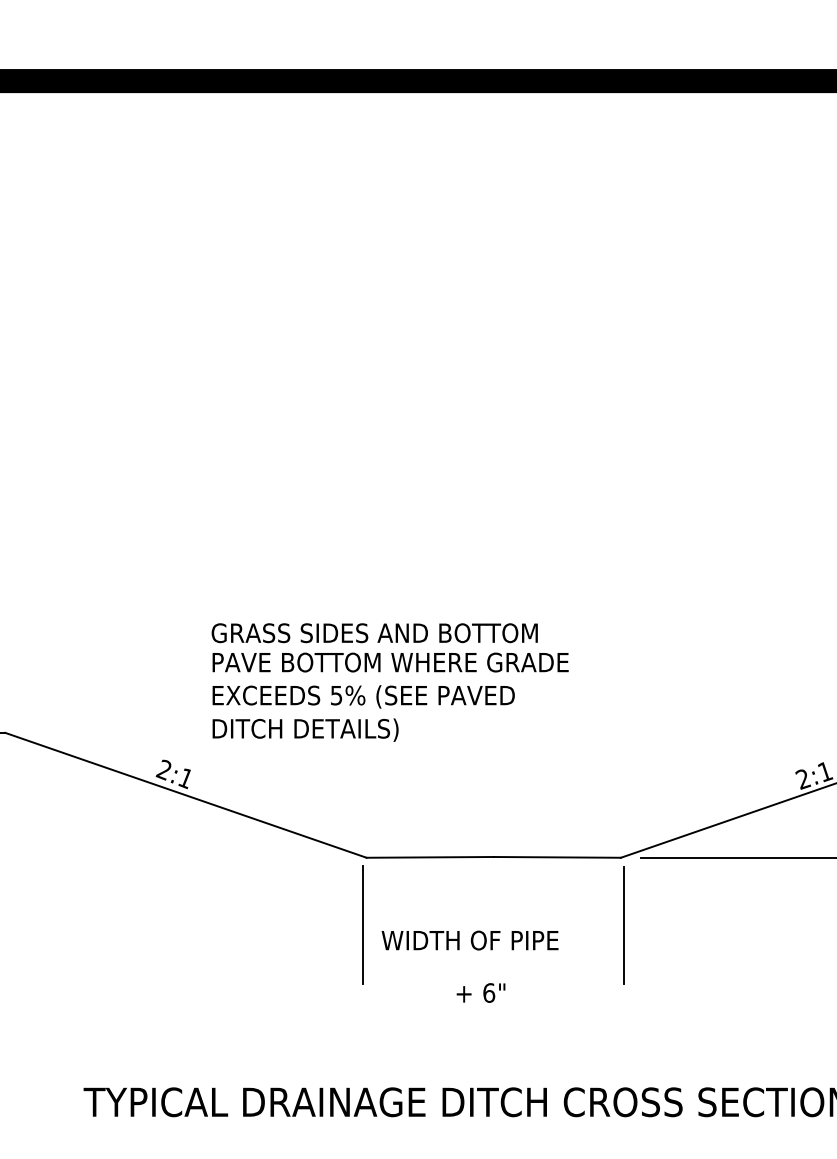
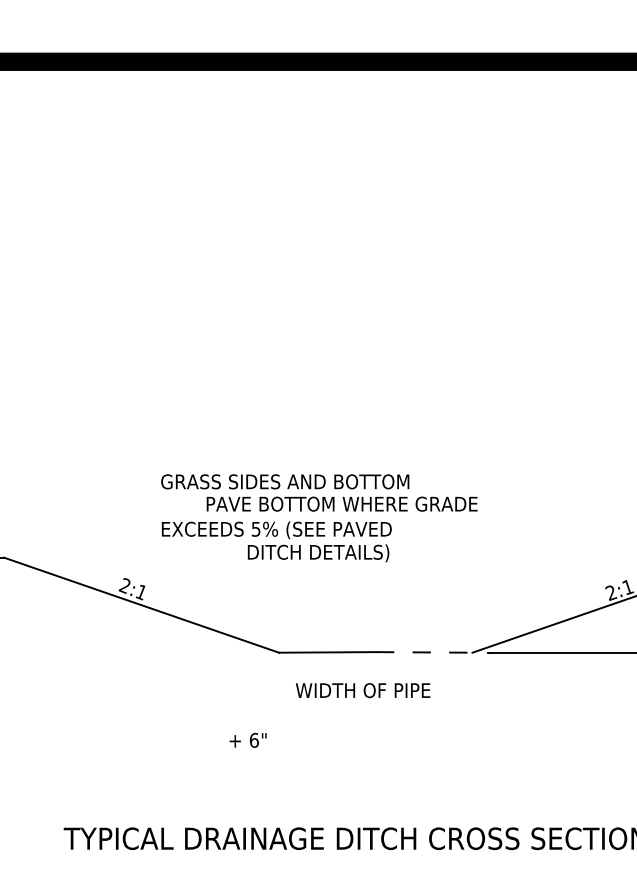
text: (390, 662) -> (342, 504), moved
text: (305, 729) -> (318, 552), moved
line: (558, 857) -> (425, 652), solid -> dashed
line: (363, 924) -> (276, 703), removed
line: (623, 925) -> (474, 704), removed
text: (469, 940) -> (362, 690), moved
text: (480, 992) -> (247, 739), moved

